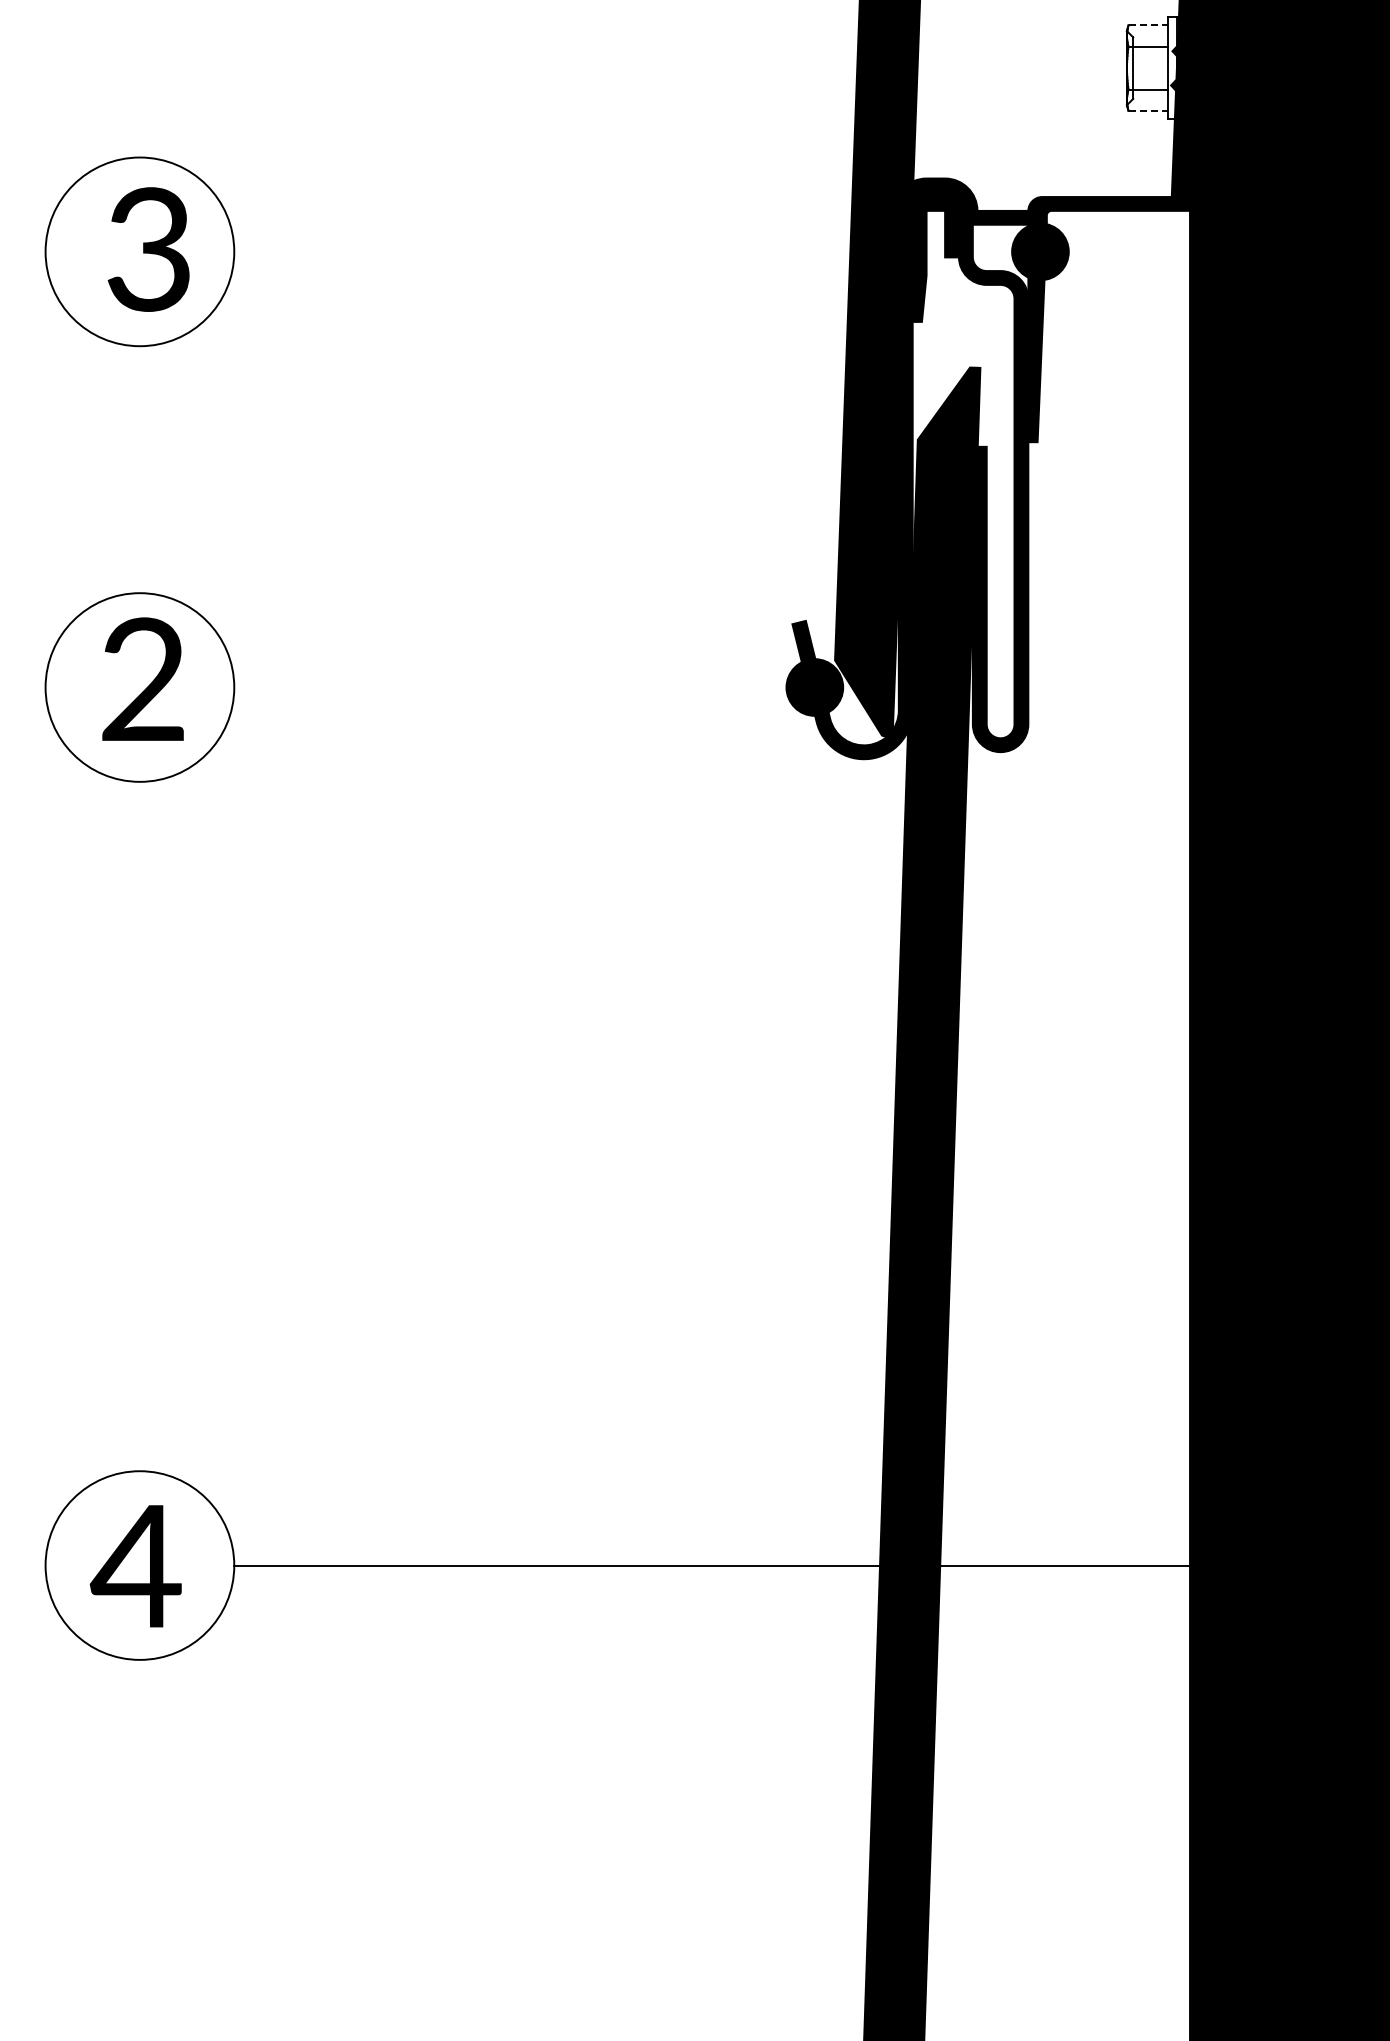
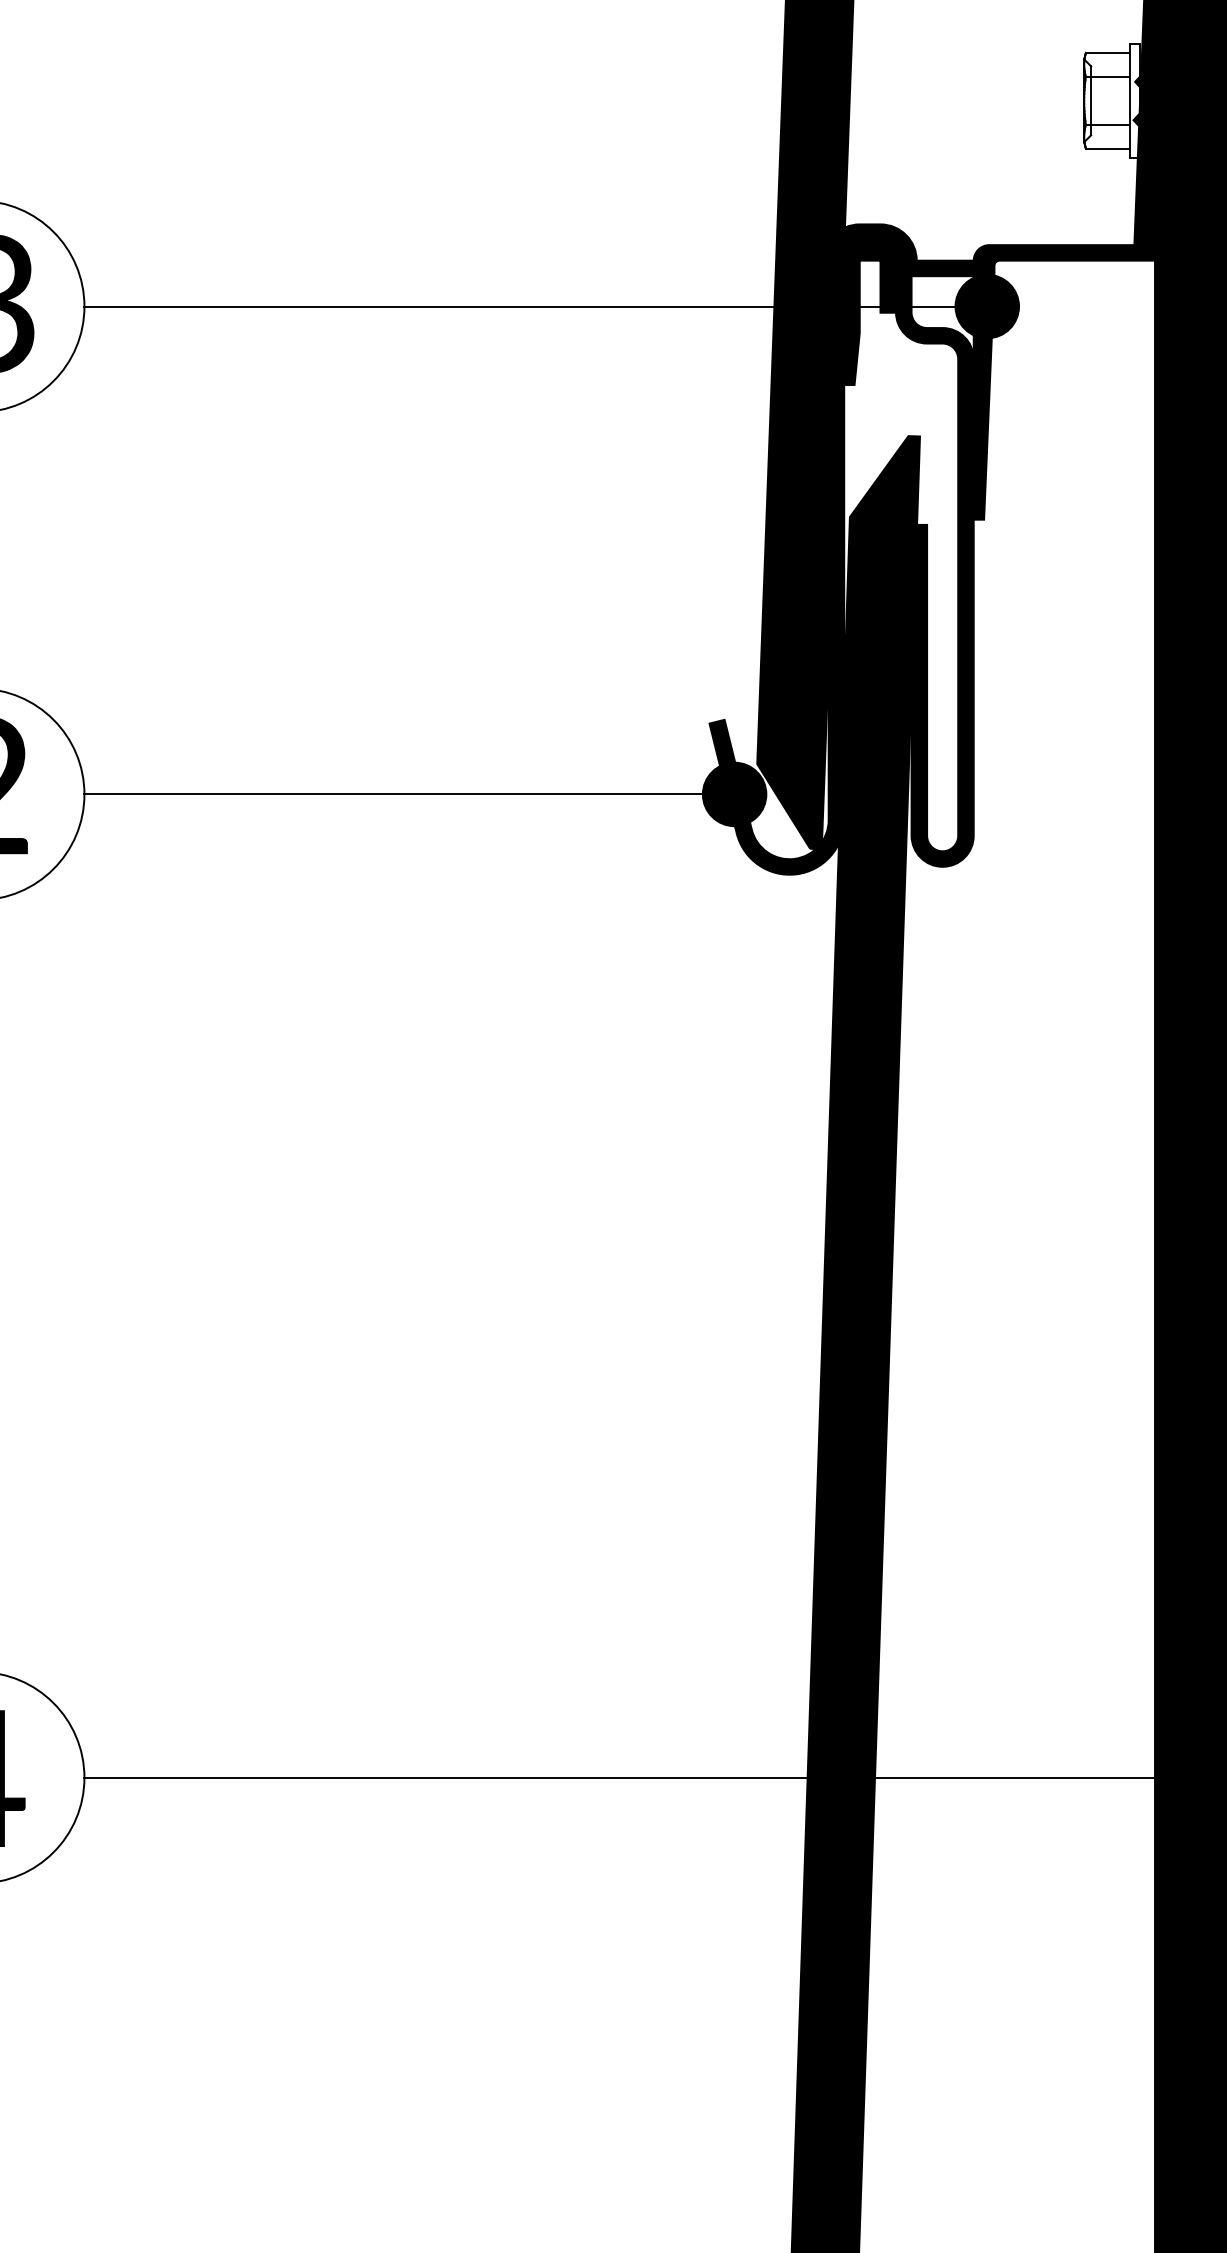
line: (1148, 25) -> (1108, 53), dashed -> solid
line: (1148, 110) -> (1108, 148), dashed -> solid
line: (637, 251) -> (536, 306), added
line: (524, 687) -> (409, 794), added

